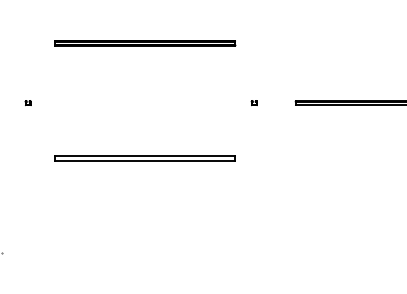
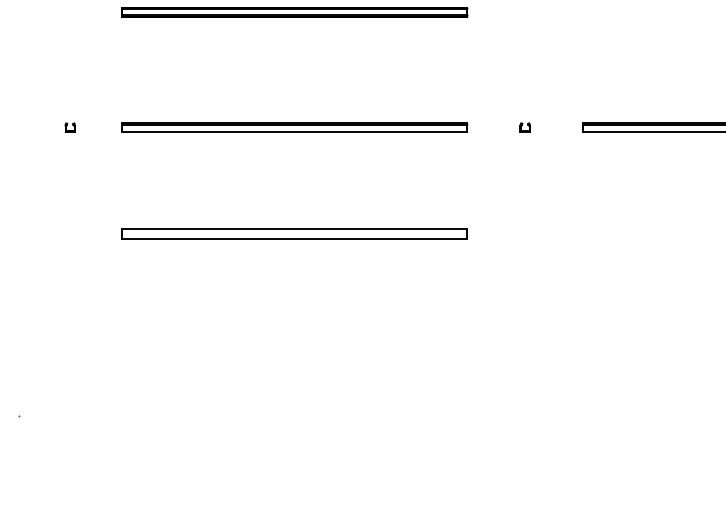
part: (144, 102) -> (293, 126), added
part: (253, 102) -> (523, 126), moved

